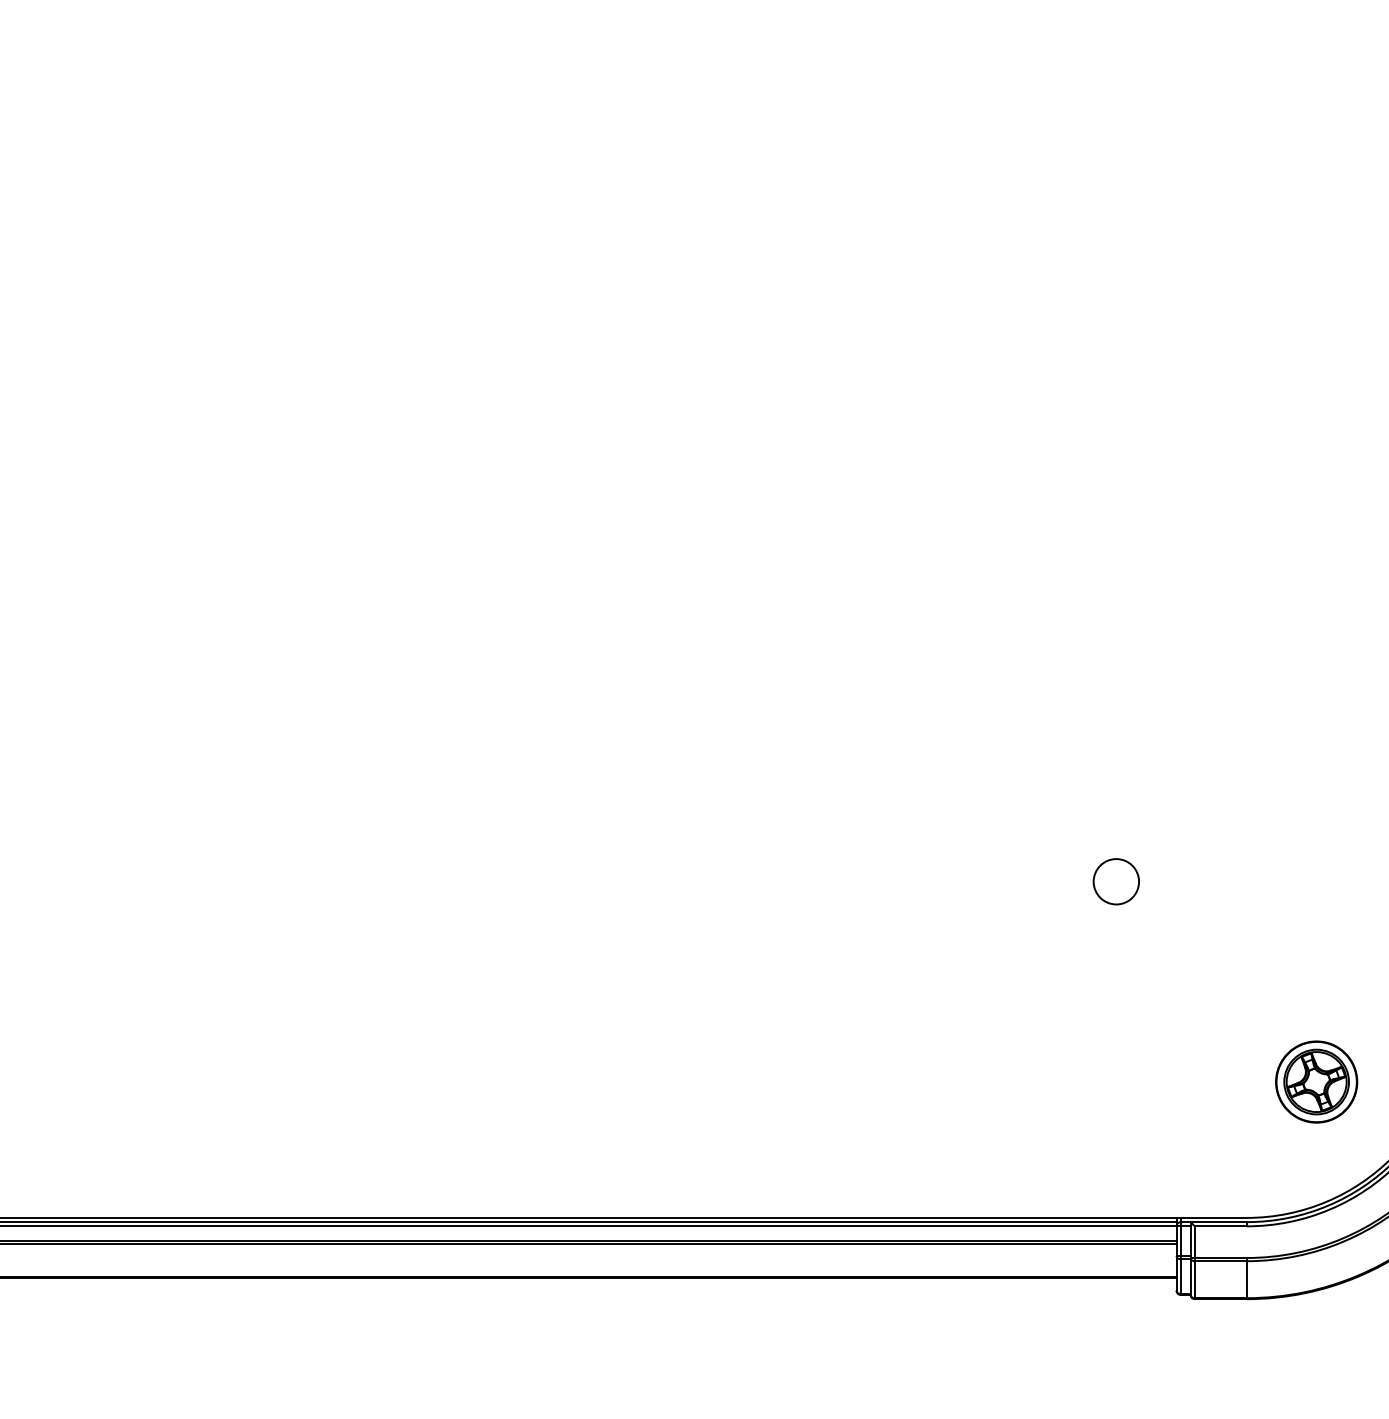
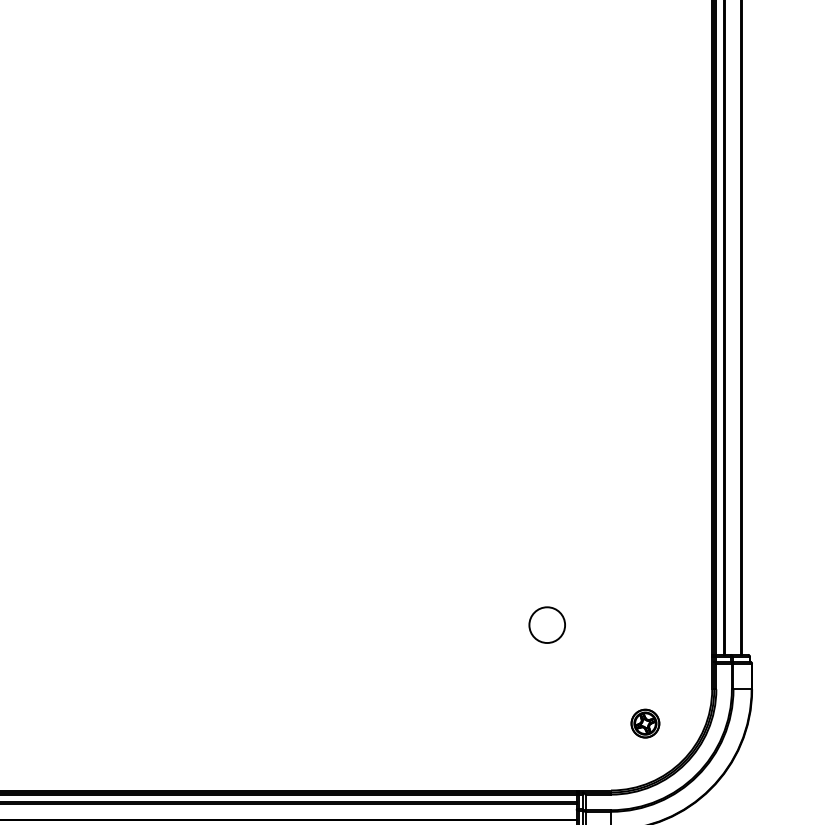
circle: (1115, 882) -> (546, 625), size x1.6
part: (1316, 1081) -> (645, 723), size x0.7

